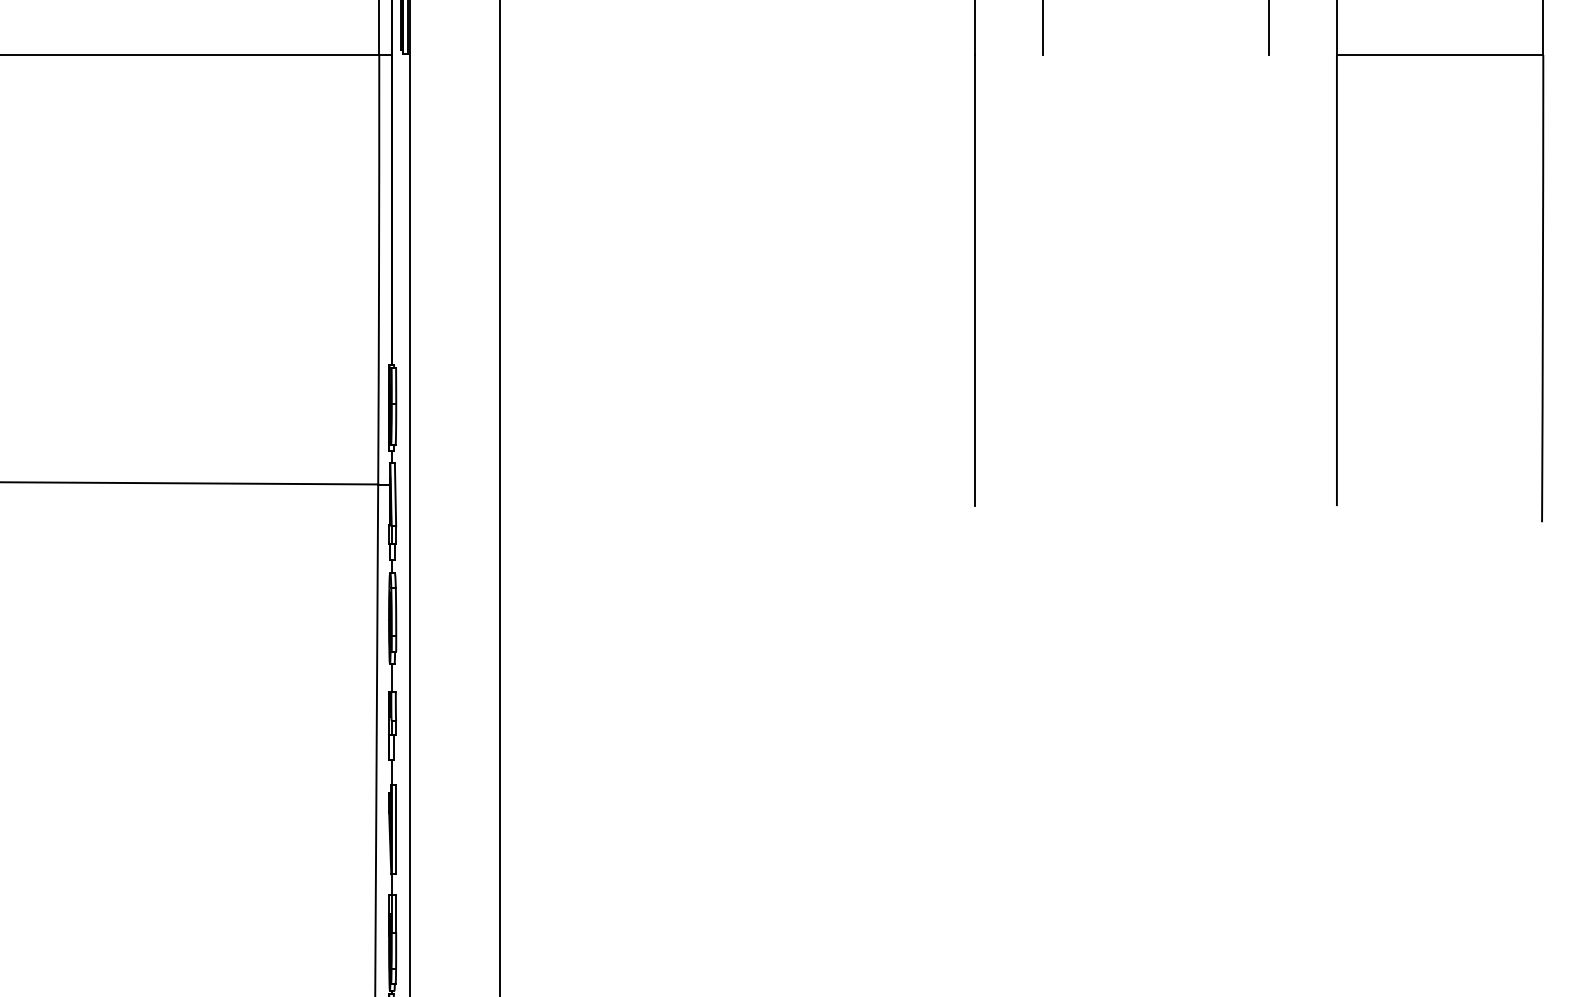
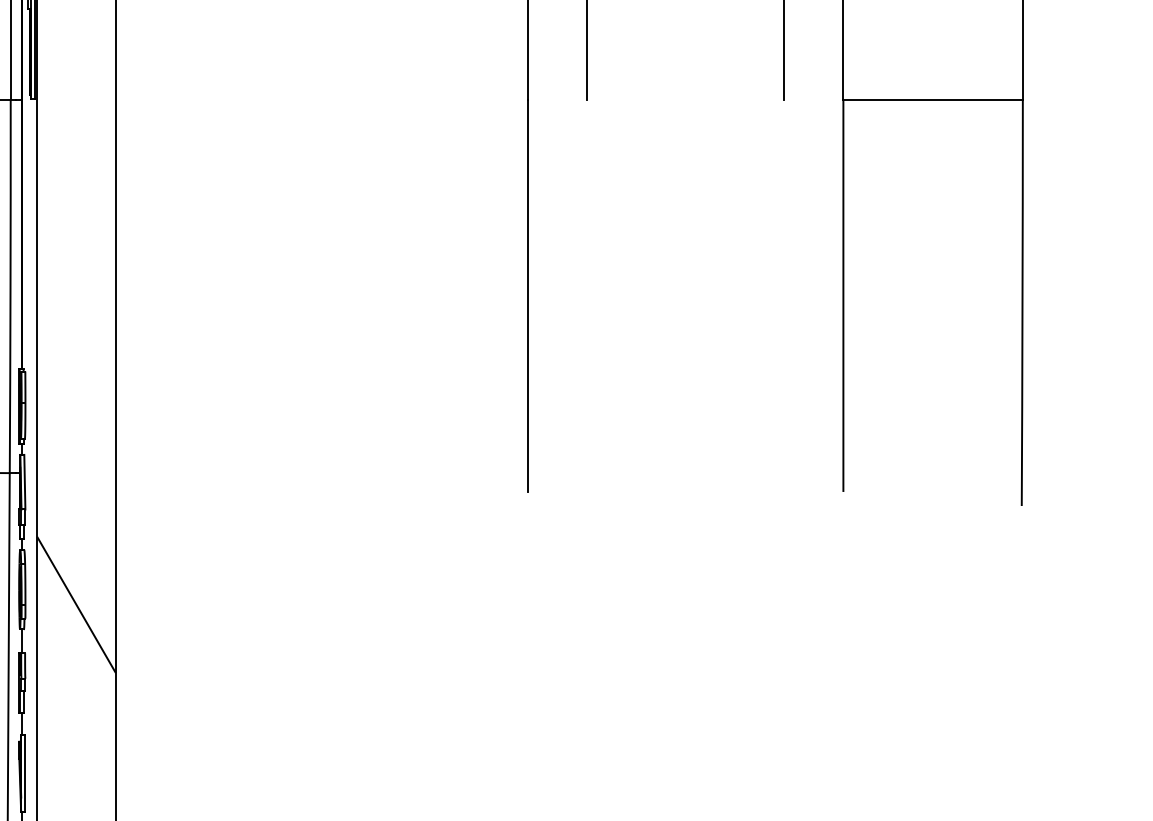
hatch: (454, 635) -> (76, 604), added

